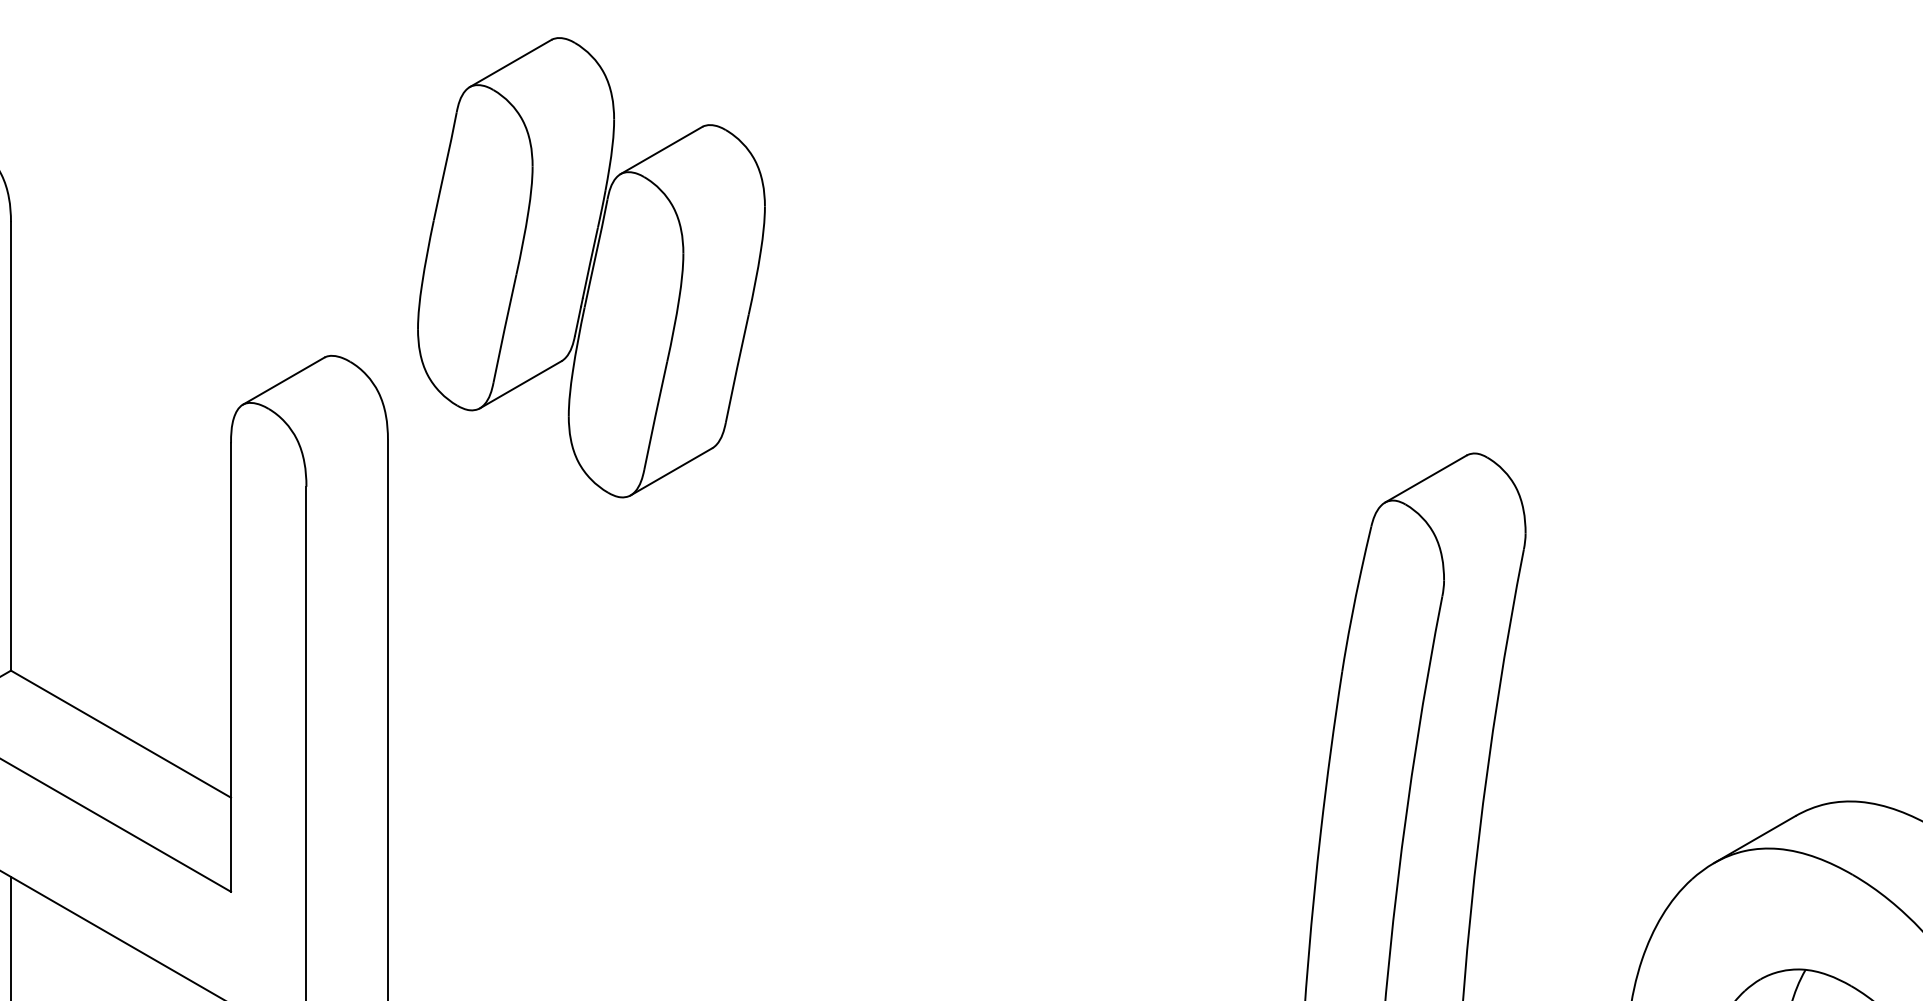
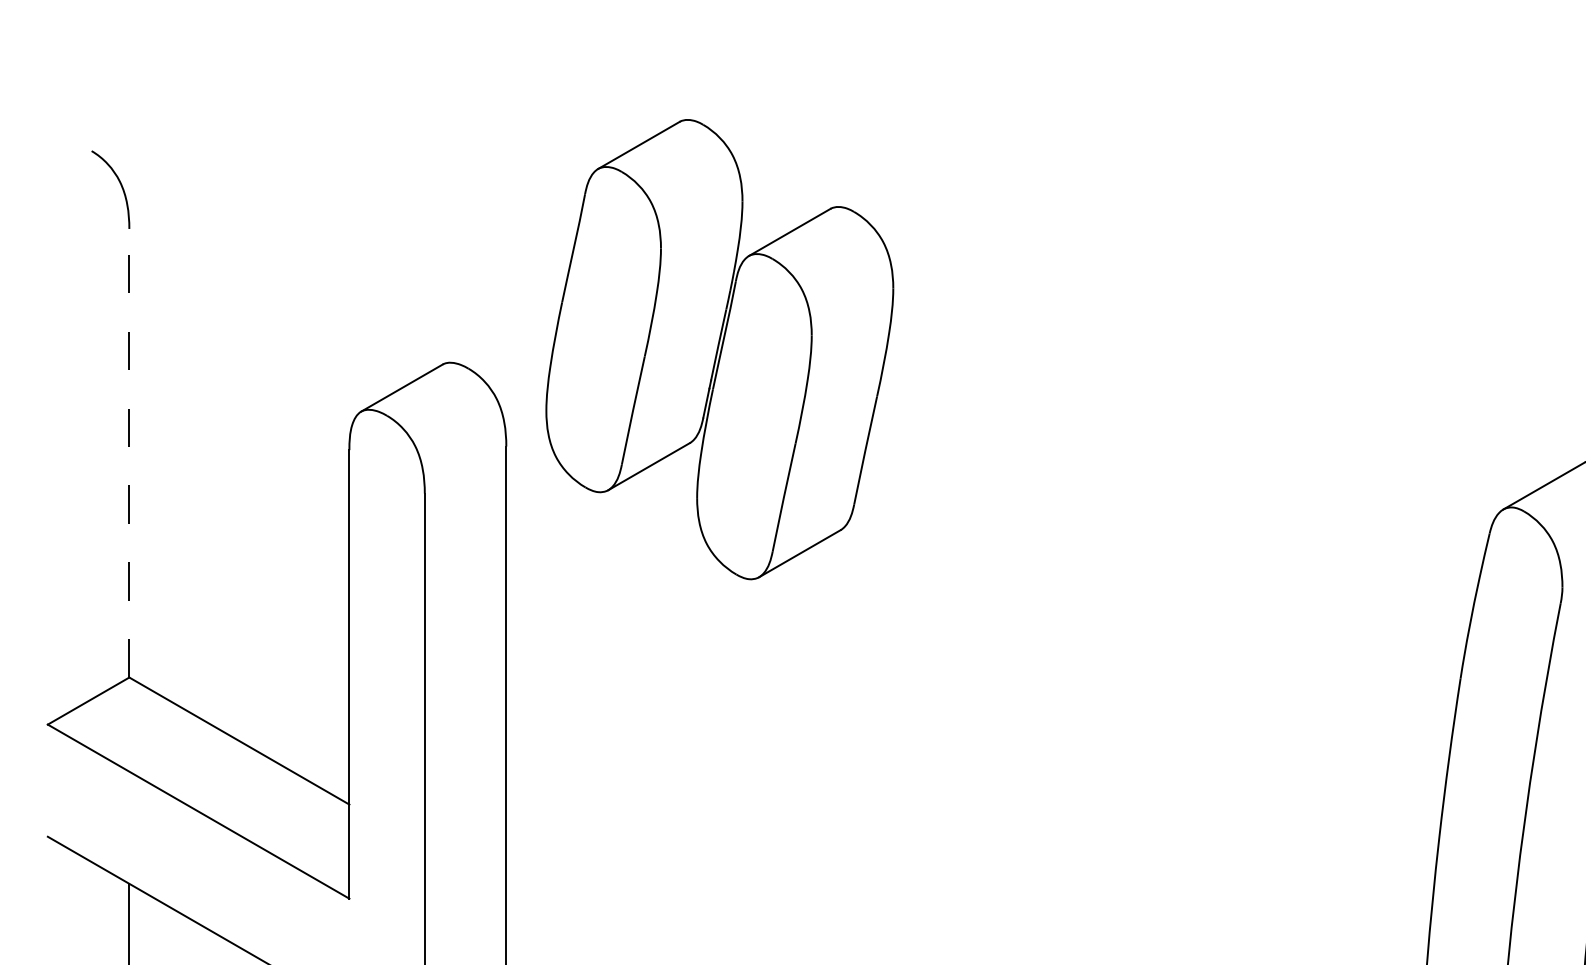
part: (591, 267) -> (719, 349), moved
line: (11, 445) -> (129, 452), solid -> dashed

